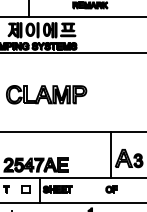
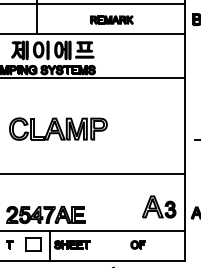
line: (111, 154) -> (137, 202), removed
part: (26, 189) -> (33, 244), size x1.6

